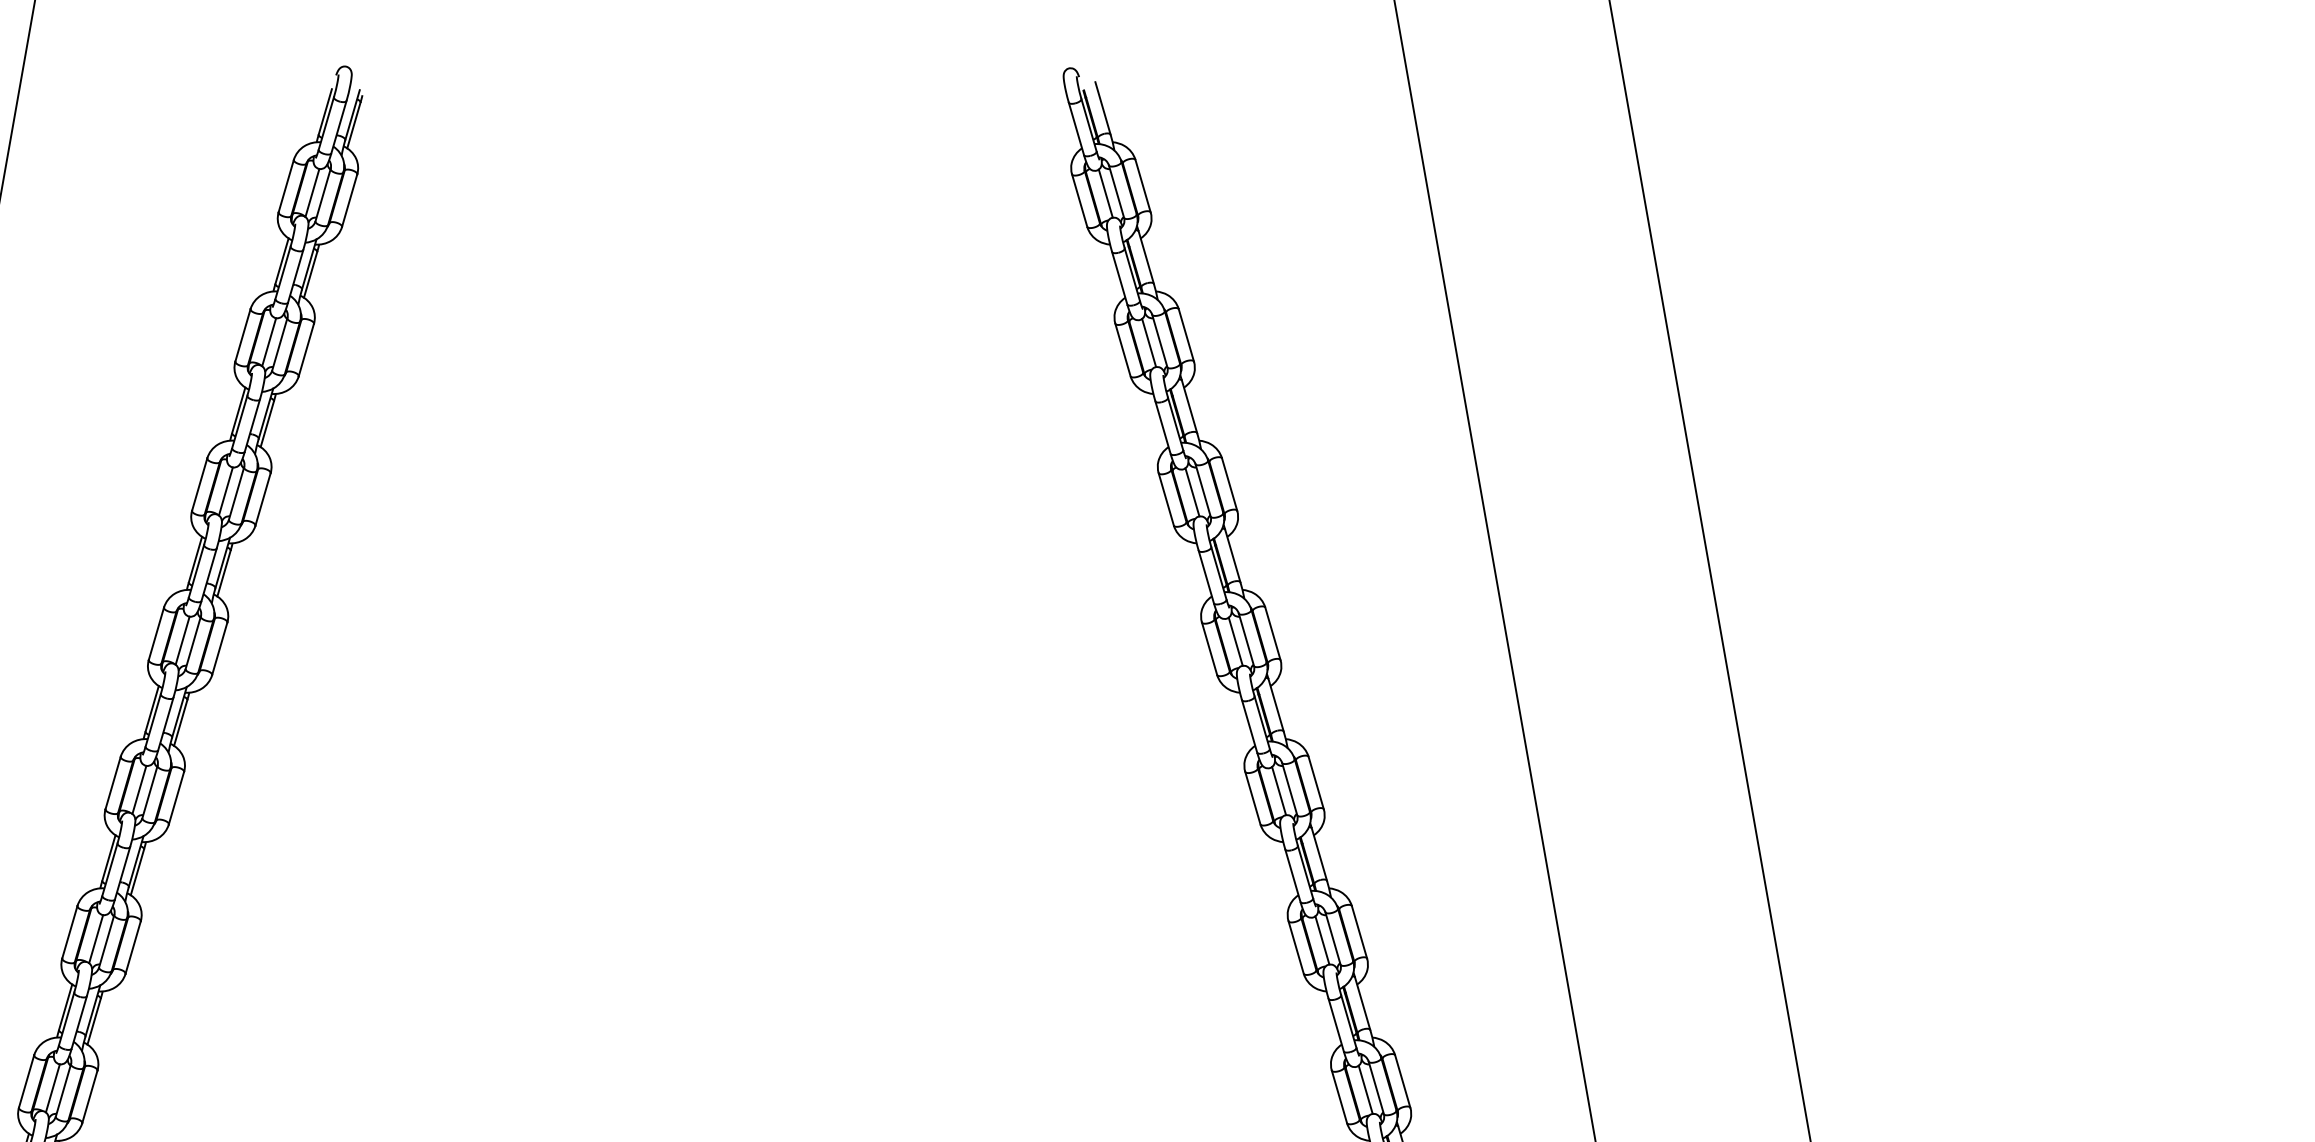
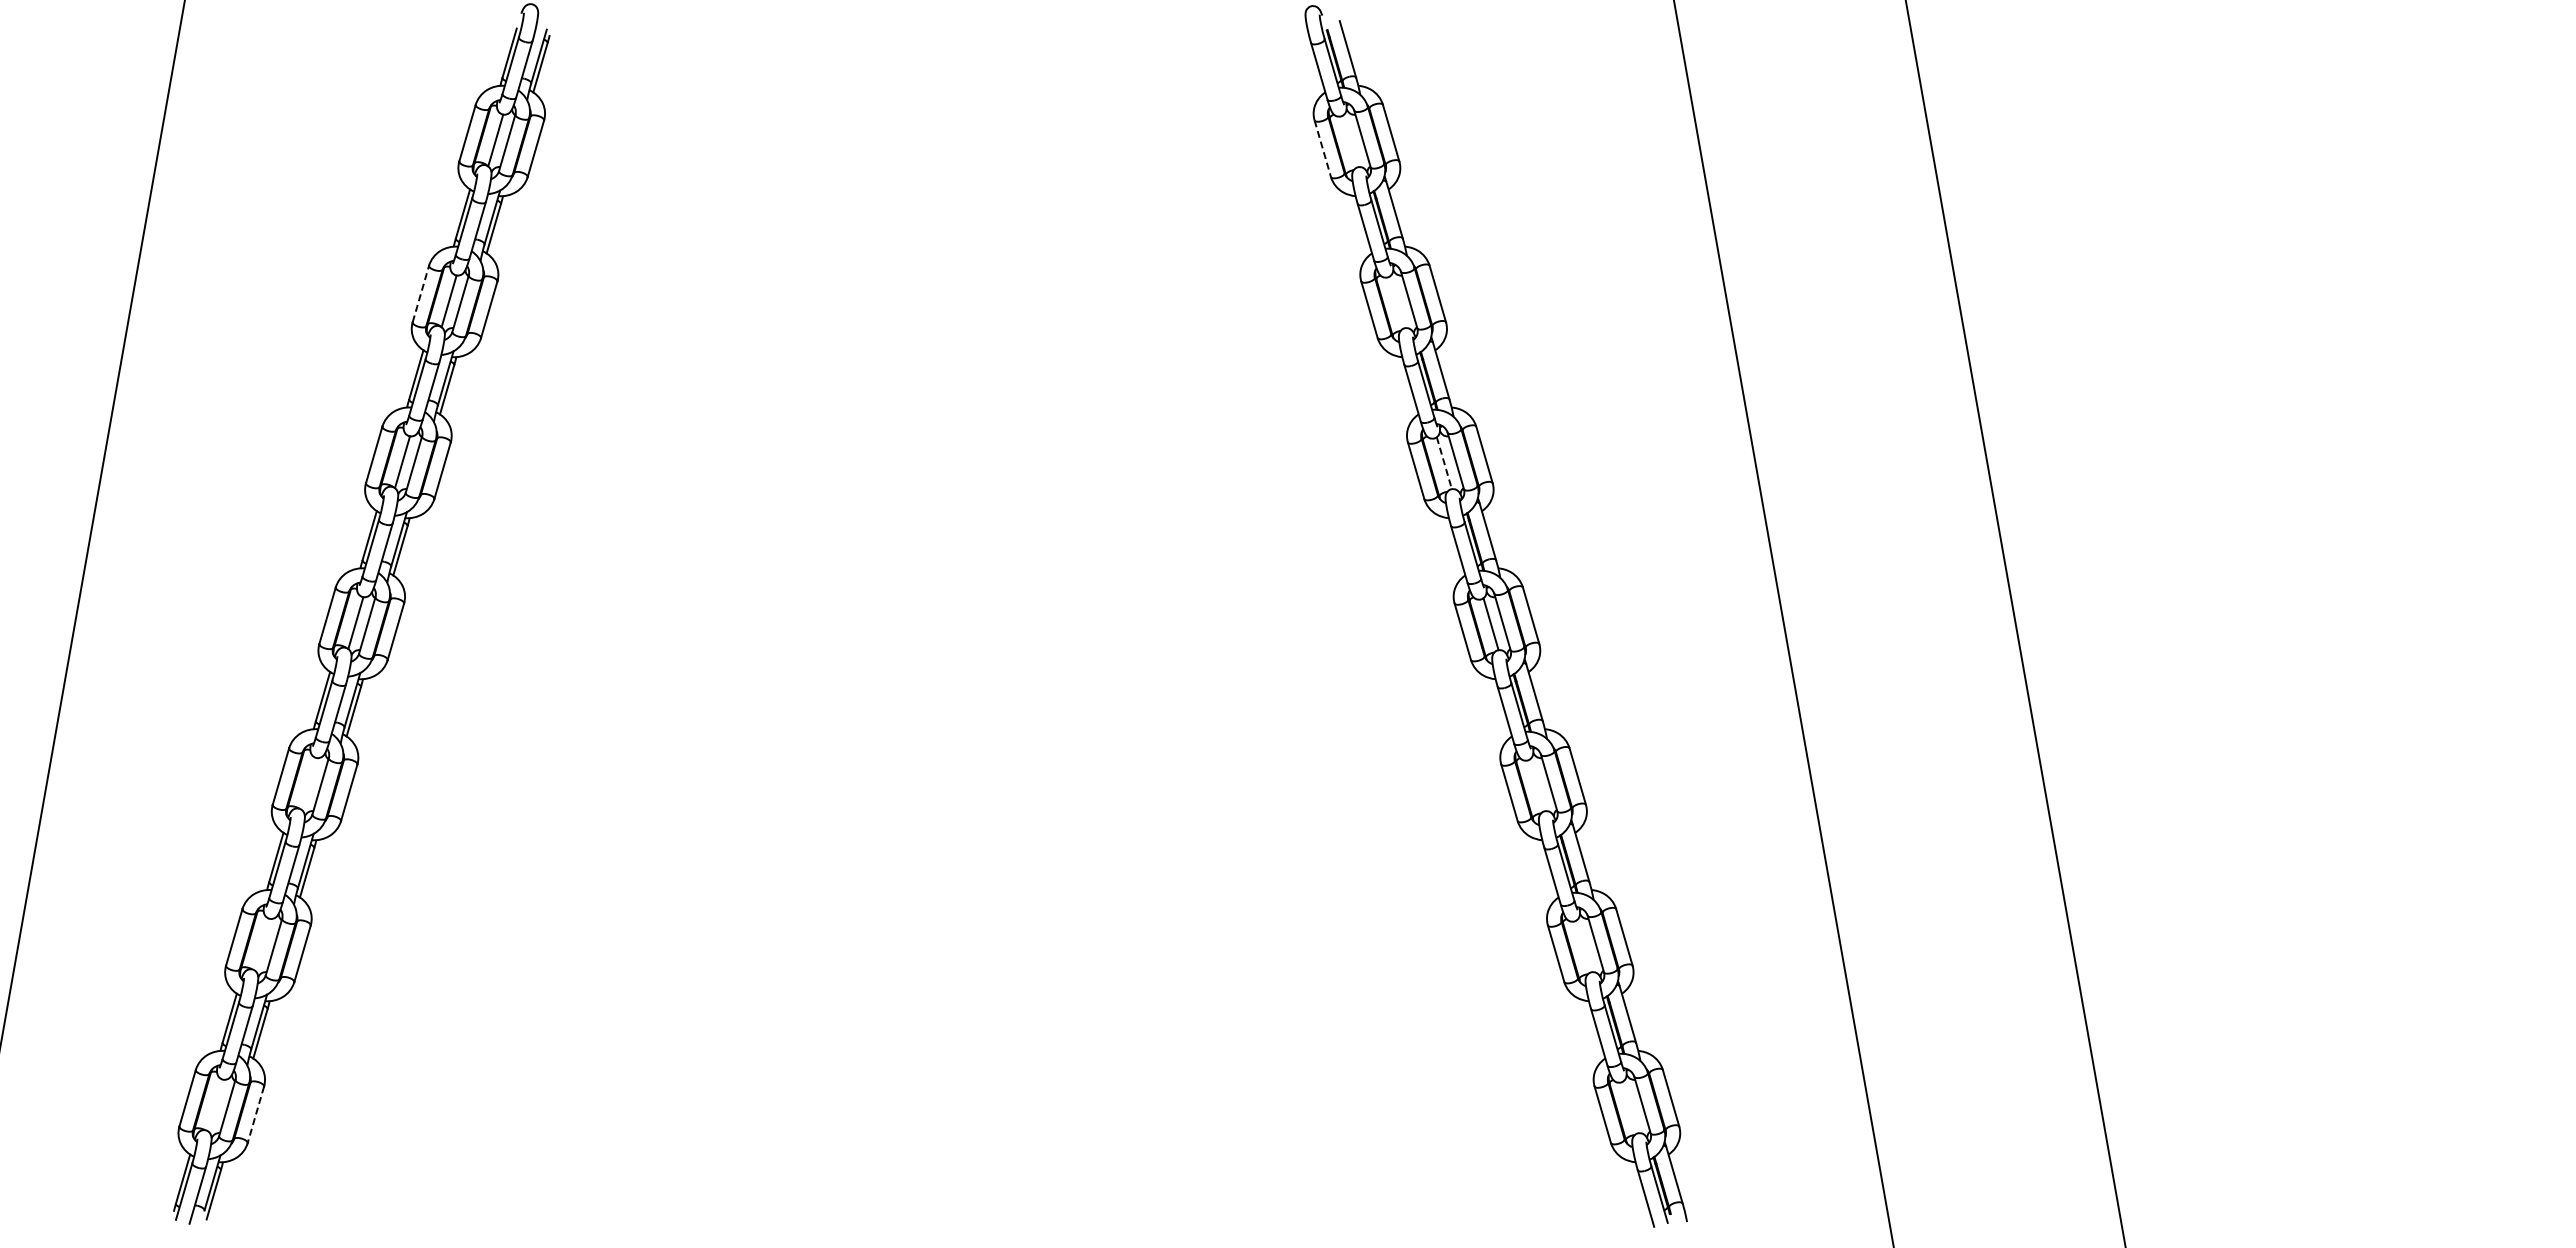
line: (1105, 193) -> (1350, 141), removed
line: (1079, 201) -> (1322, 149), solid -> dashed
line: (243, 334) -> (421, 293), solid -> dashed
line: (1148, 343) -> (1397, 302), removed
line: (1192, 492) -> (1444, 463), solid -> dashed
line: (138, 789) -> (308, 783), removed
line: (1278, 791) -> (1537, 785), removed
line: (96, 938) -> (262, 944), removed
line: (1321, 940) -> (1583, 946), removed
line: (52, 1088) -> (215, 1105), removed
line: (1365, 1090) -> (1630, 1107), removed
line: (89, 1097) -> (255, 1115), solid -> dashed

